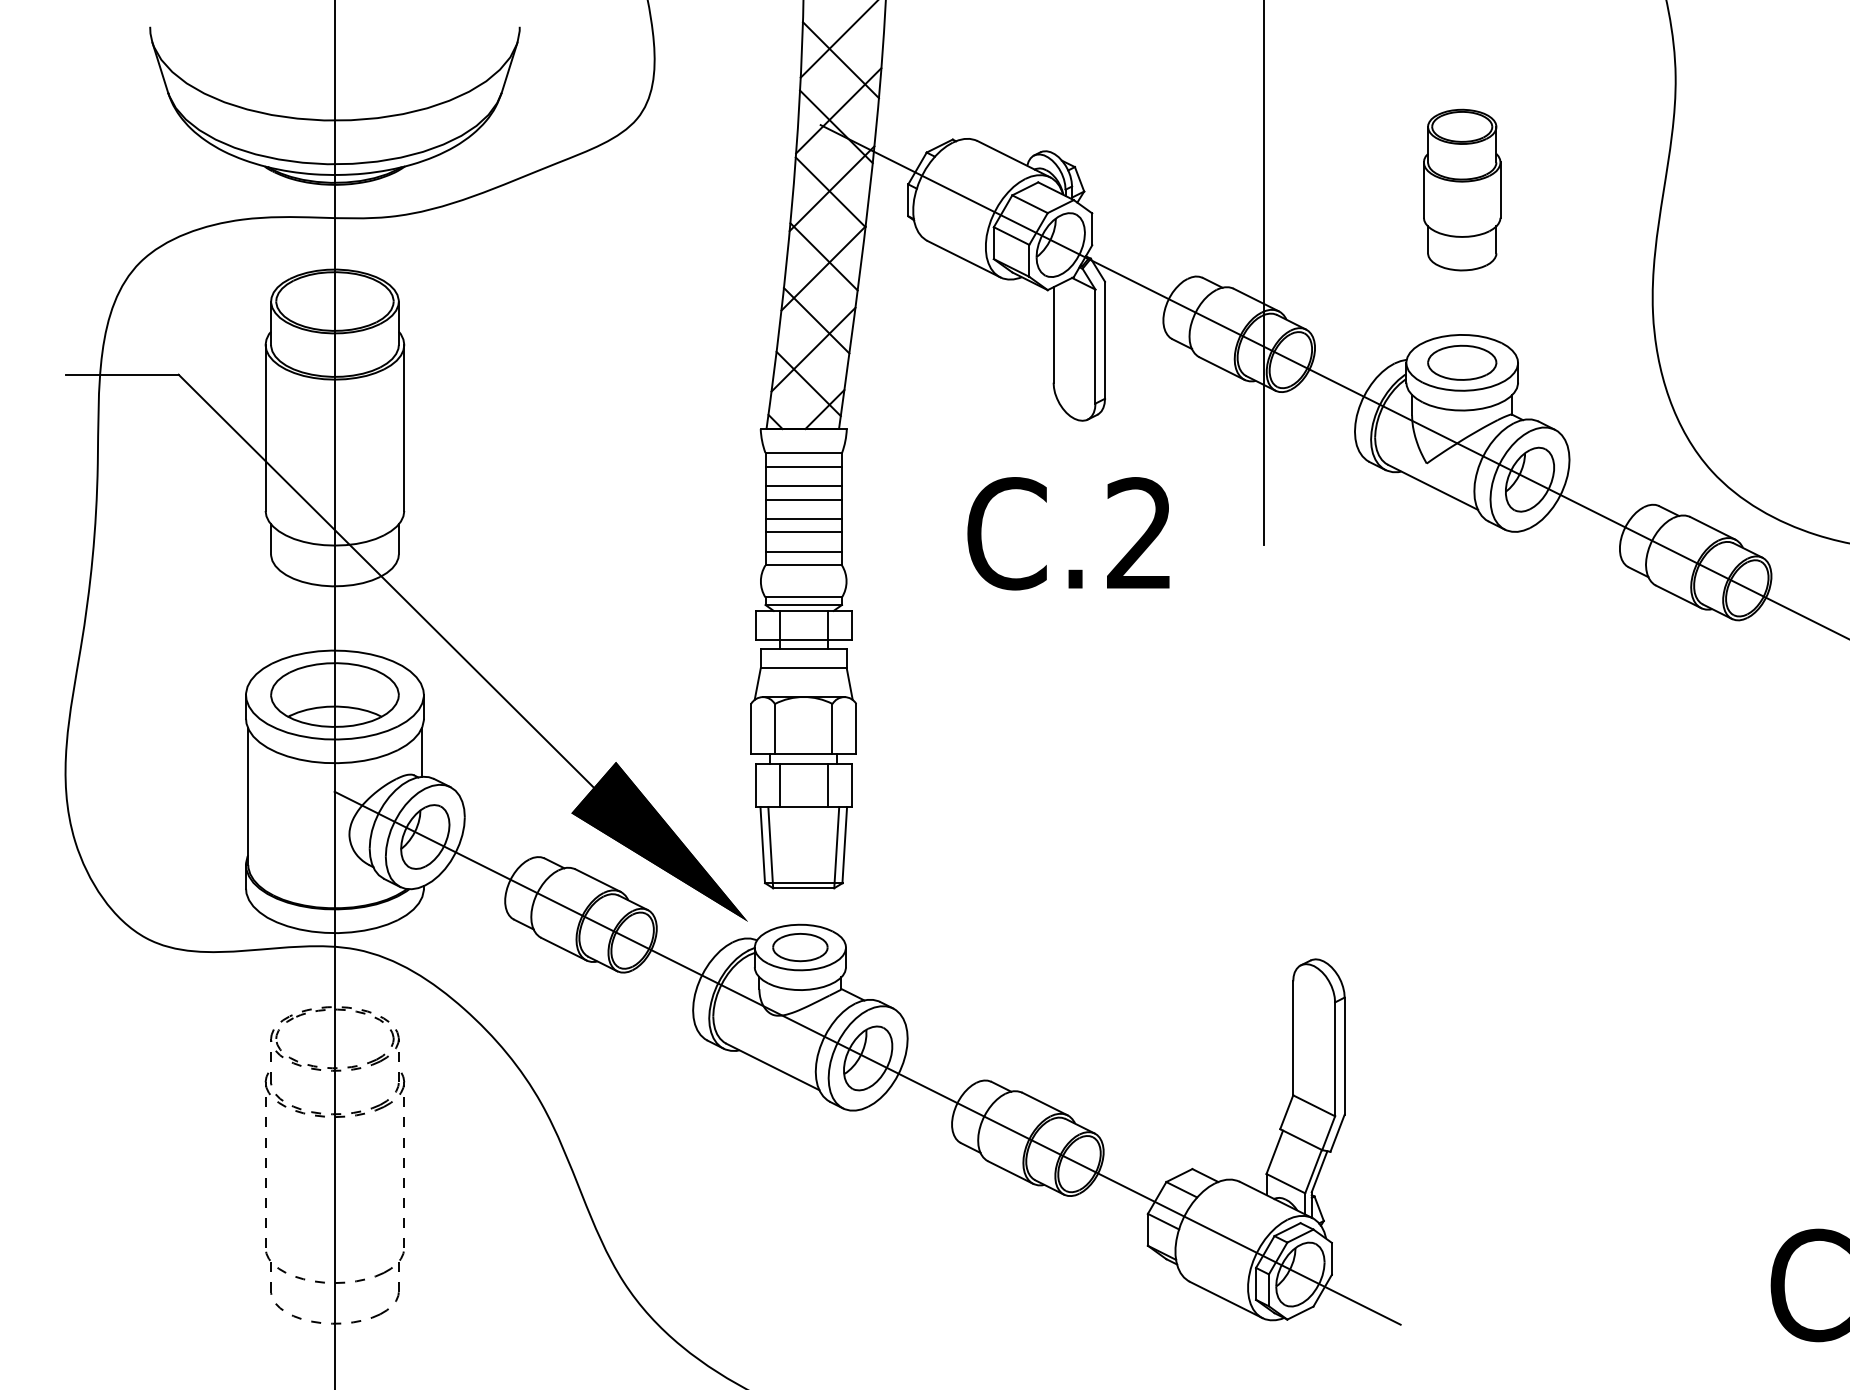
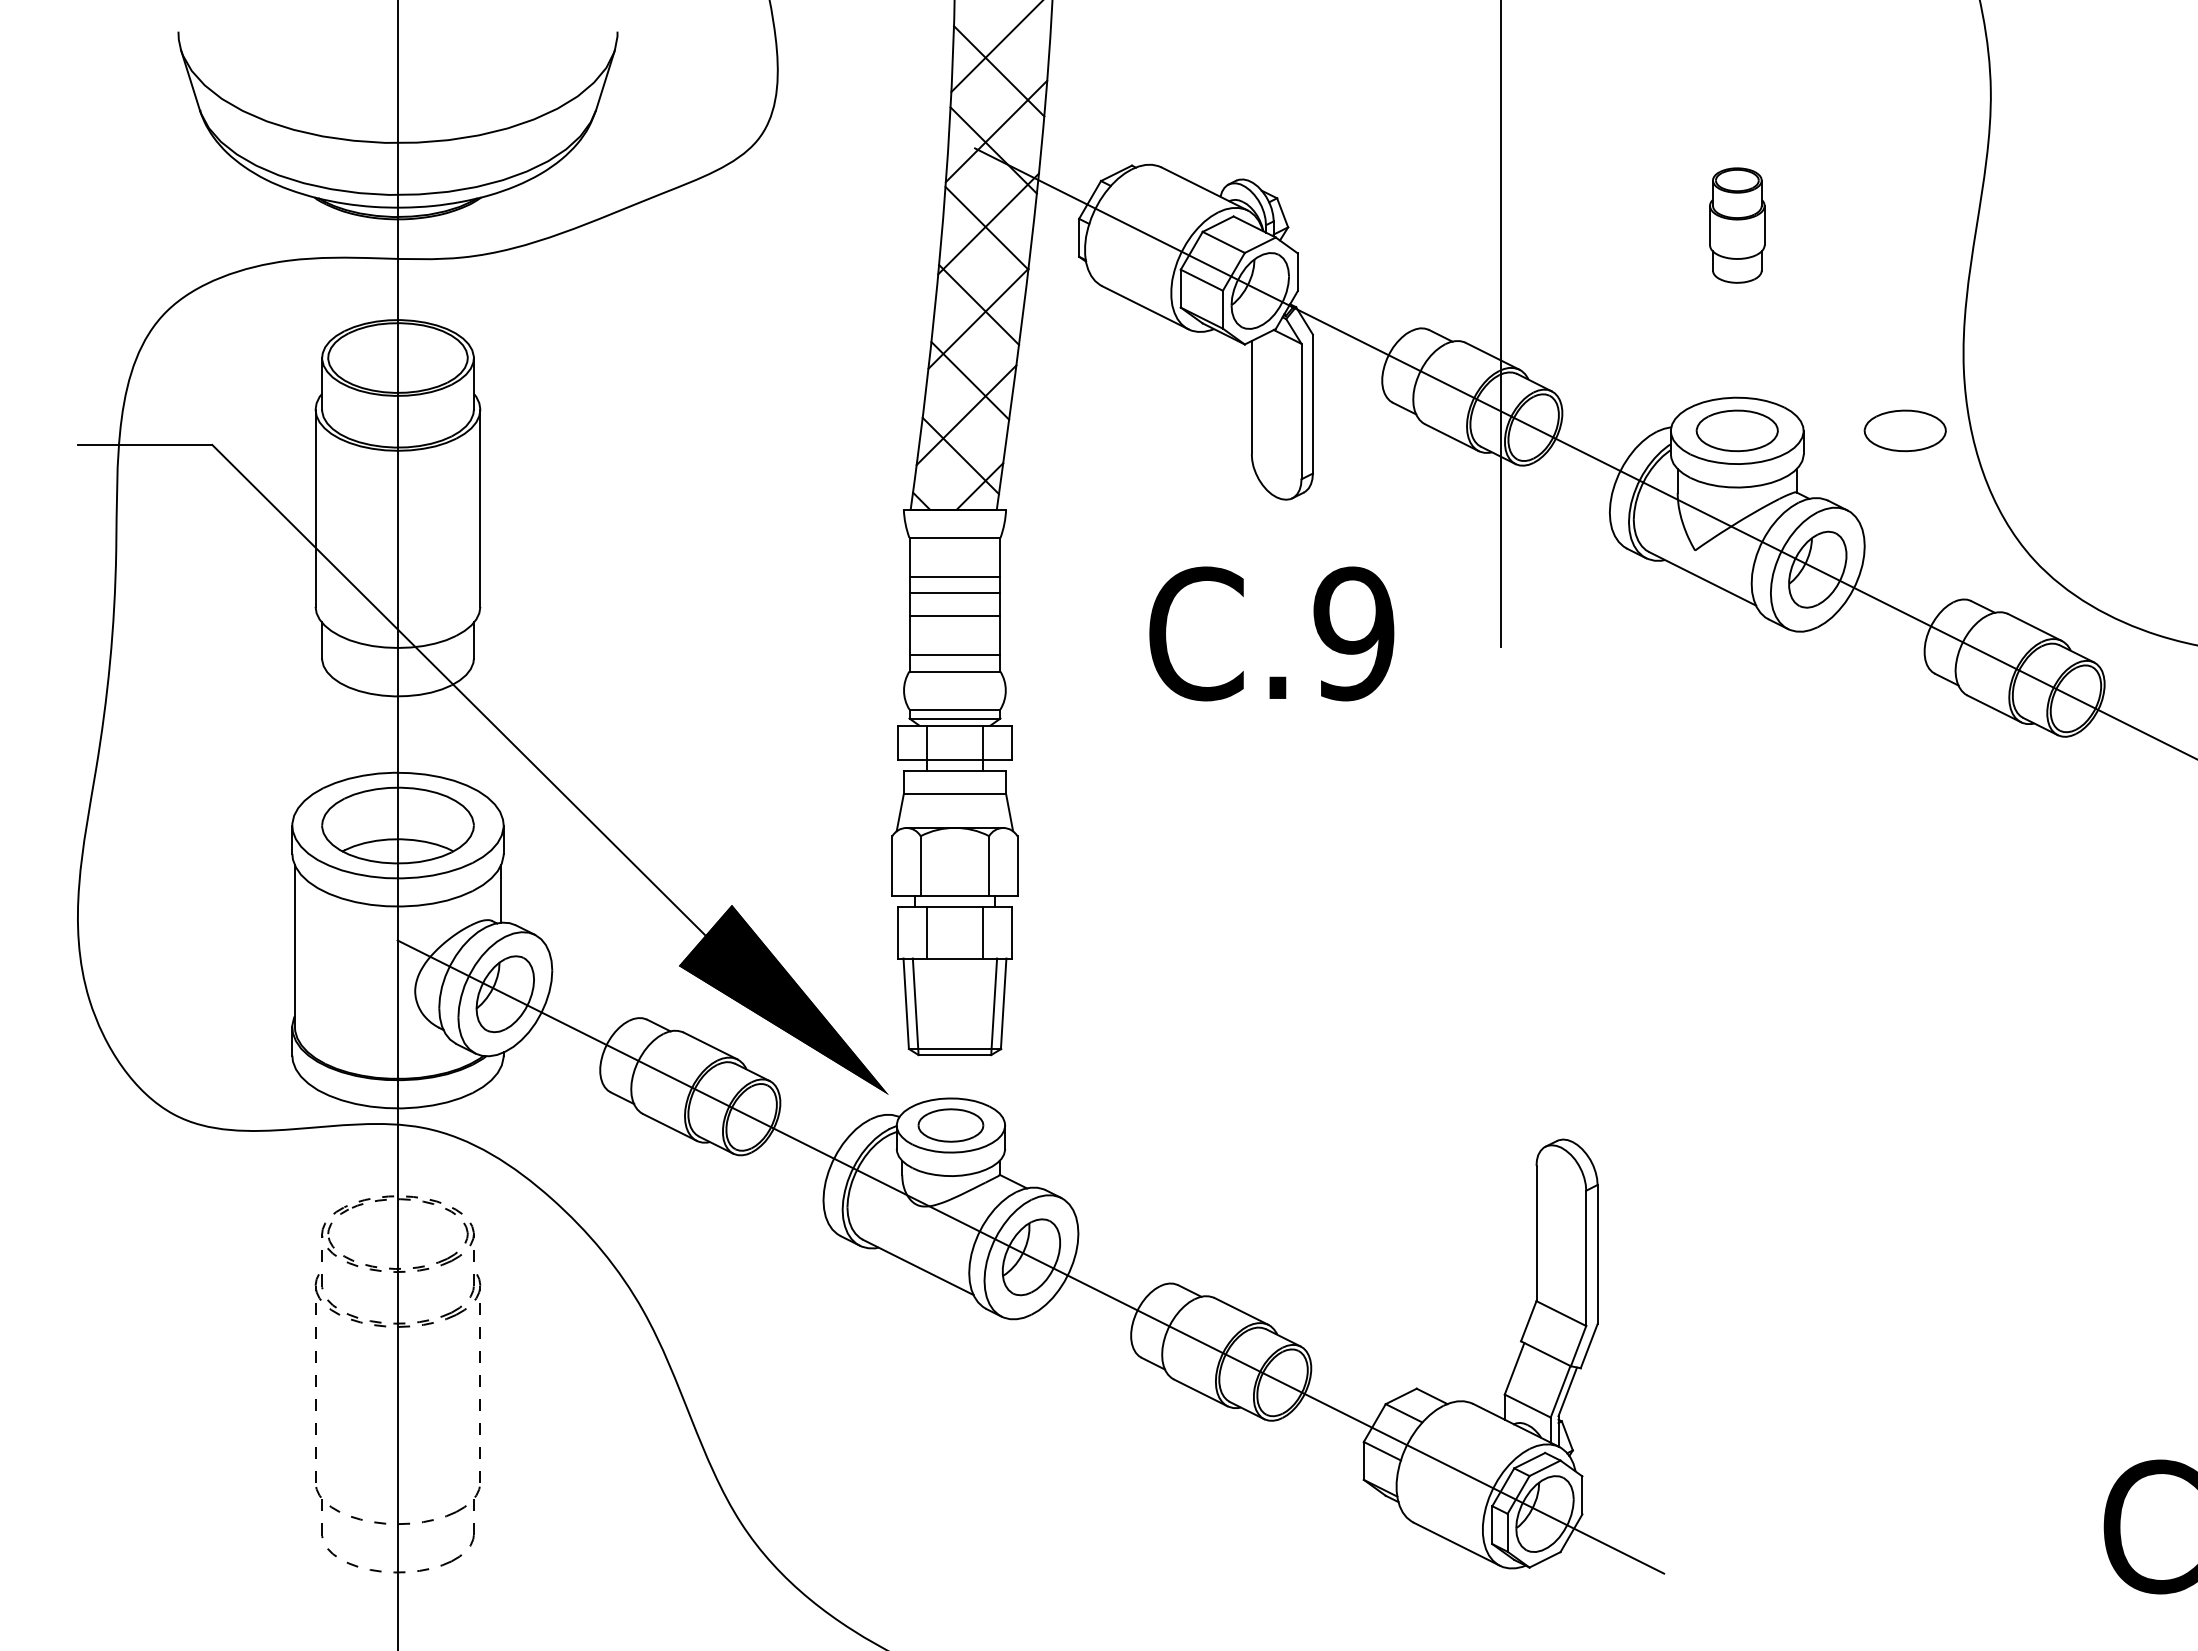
part: (1462, 189) -> (1737, 225), size x0.6
part: (1602, 362) -> (1904, 430), added
line: (803, 466) -> (954, 554), removed
line: (803, 532) -> (954, 632), removed
text: (1139, 533) -> (1353, 633), C.2 -> C.9

